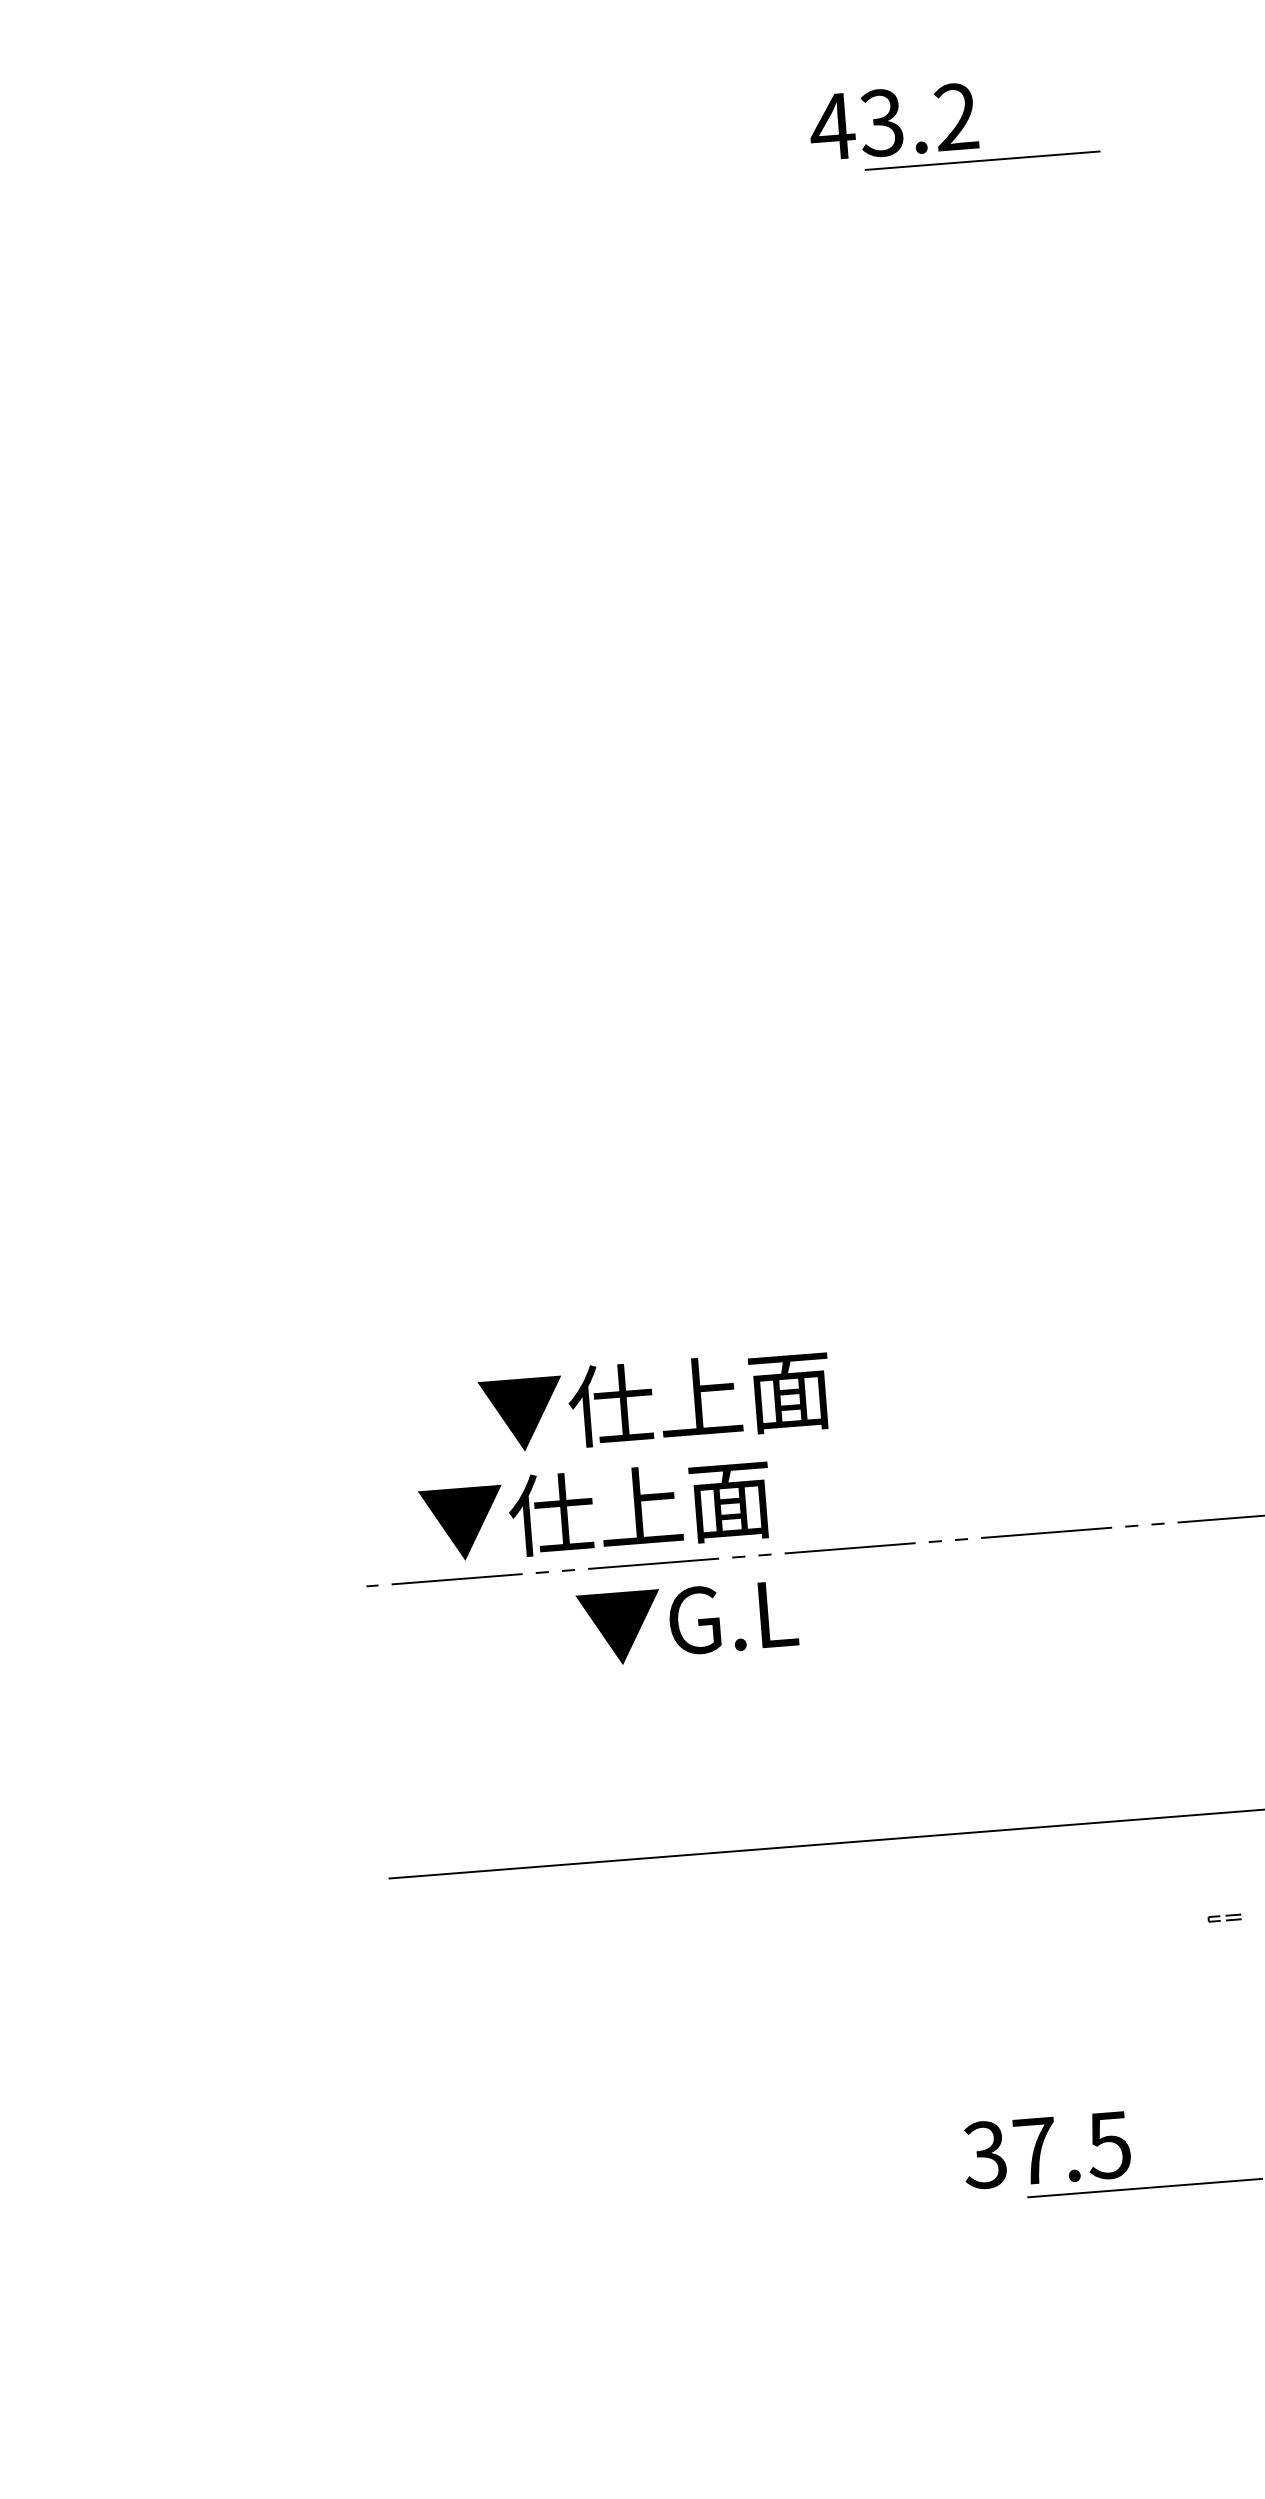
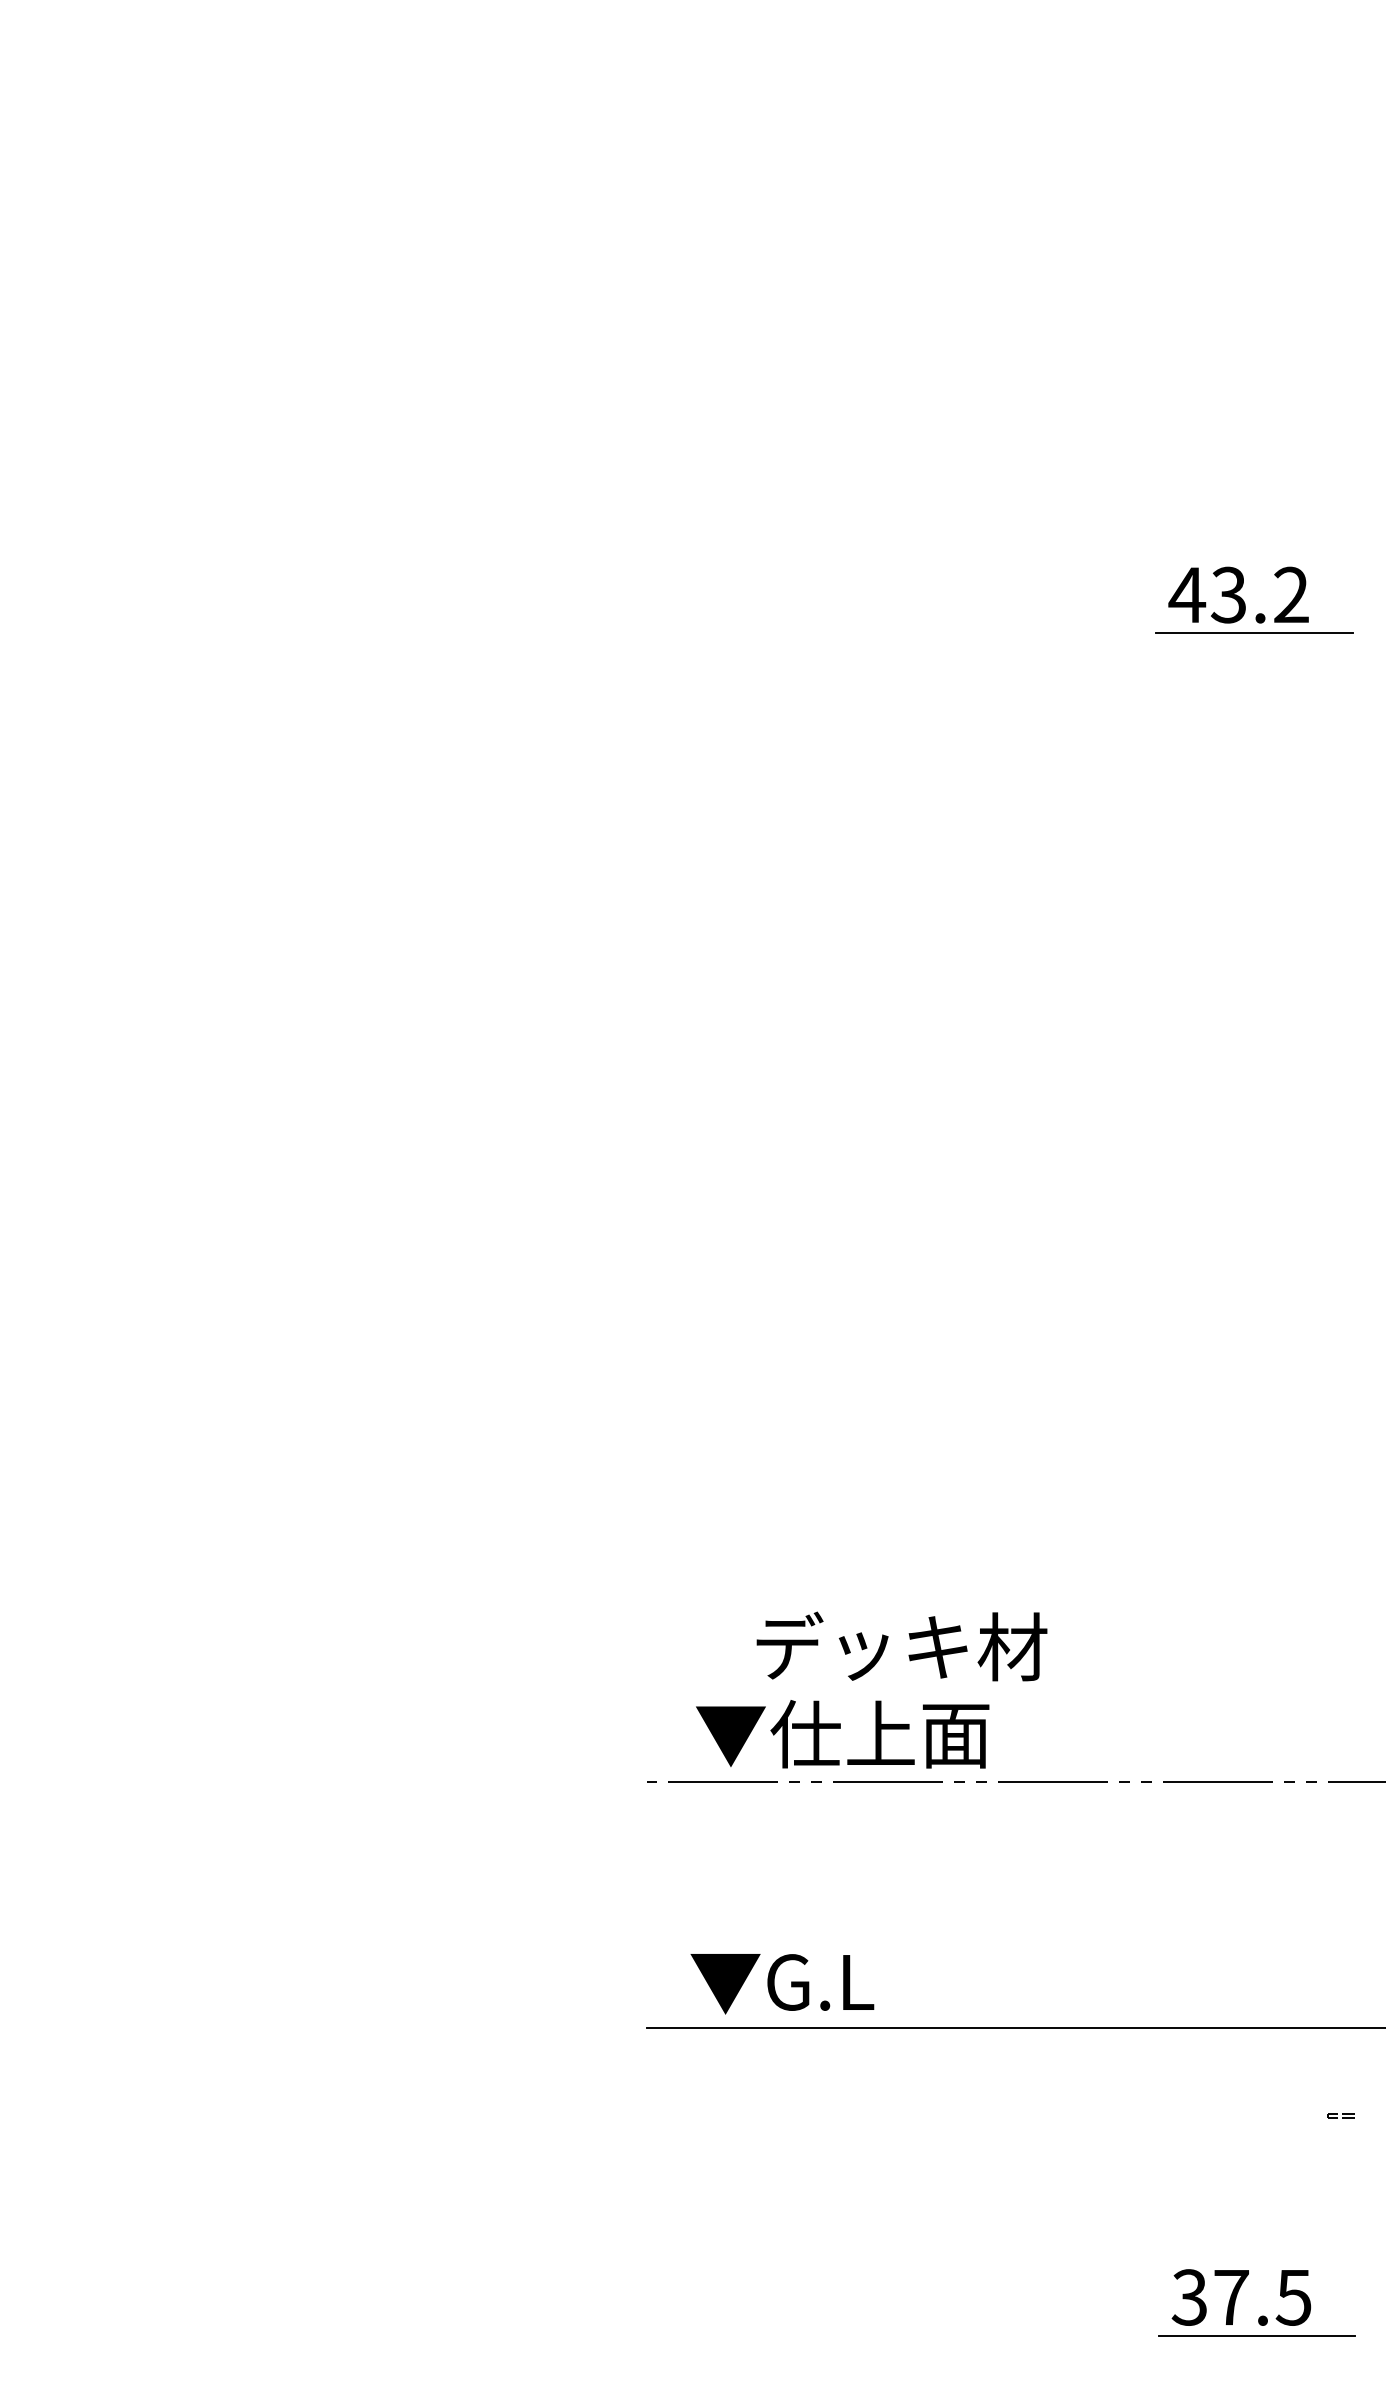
text: (893, 121) -> (1238, 594), moved
text: (654, 1400) -> (899, 1646), ▼仕上面 -> デッキ材
text: (687, 1623) -> (782, 1984), moved
text: (1046, 2150) -> (1241, 2297), moved

